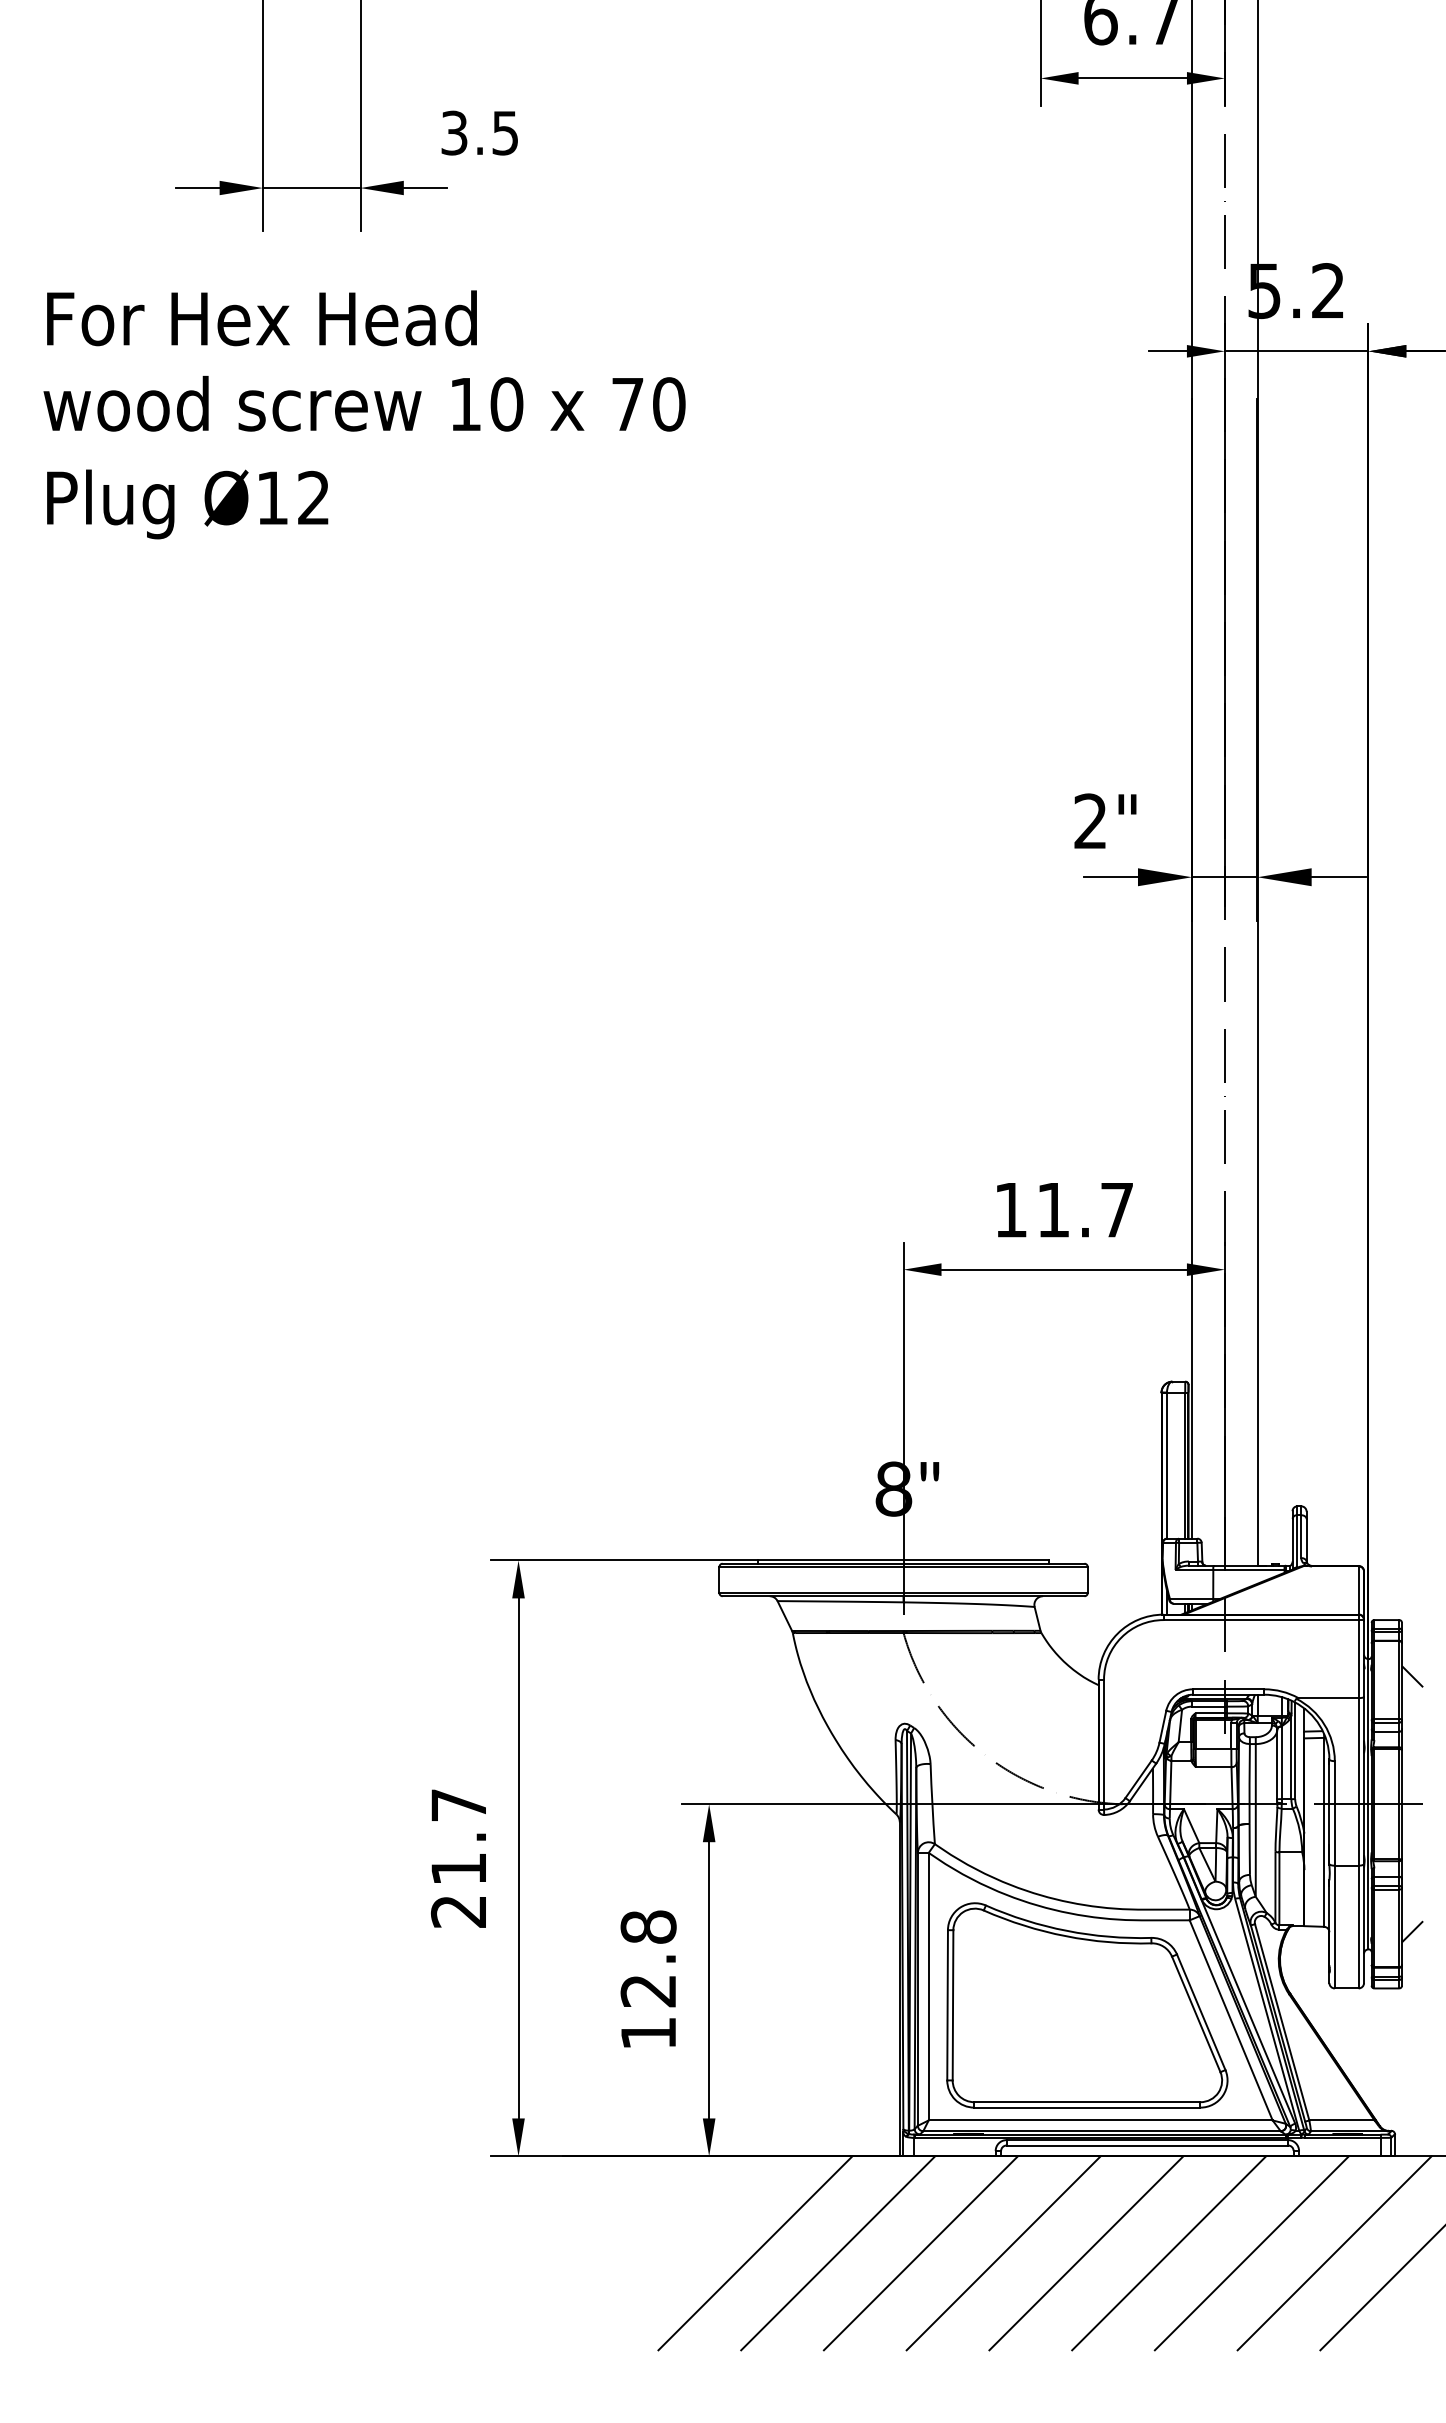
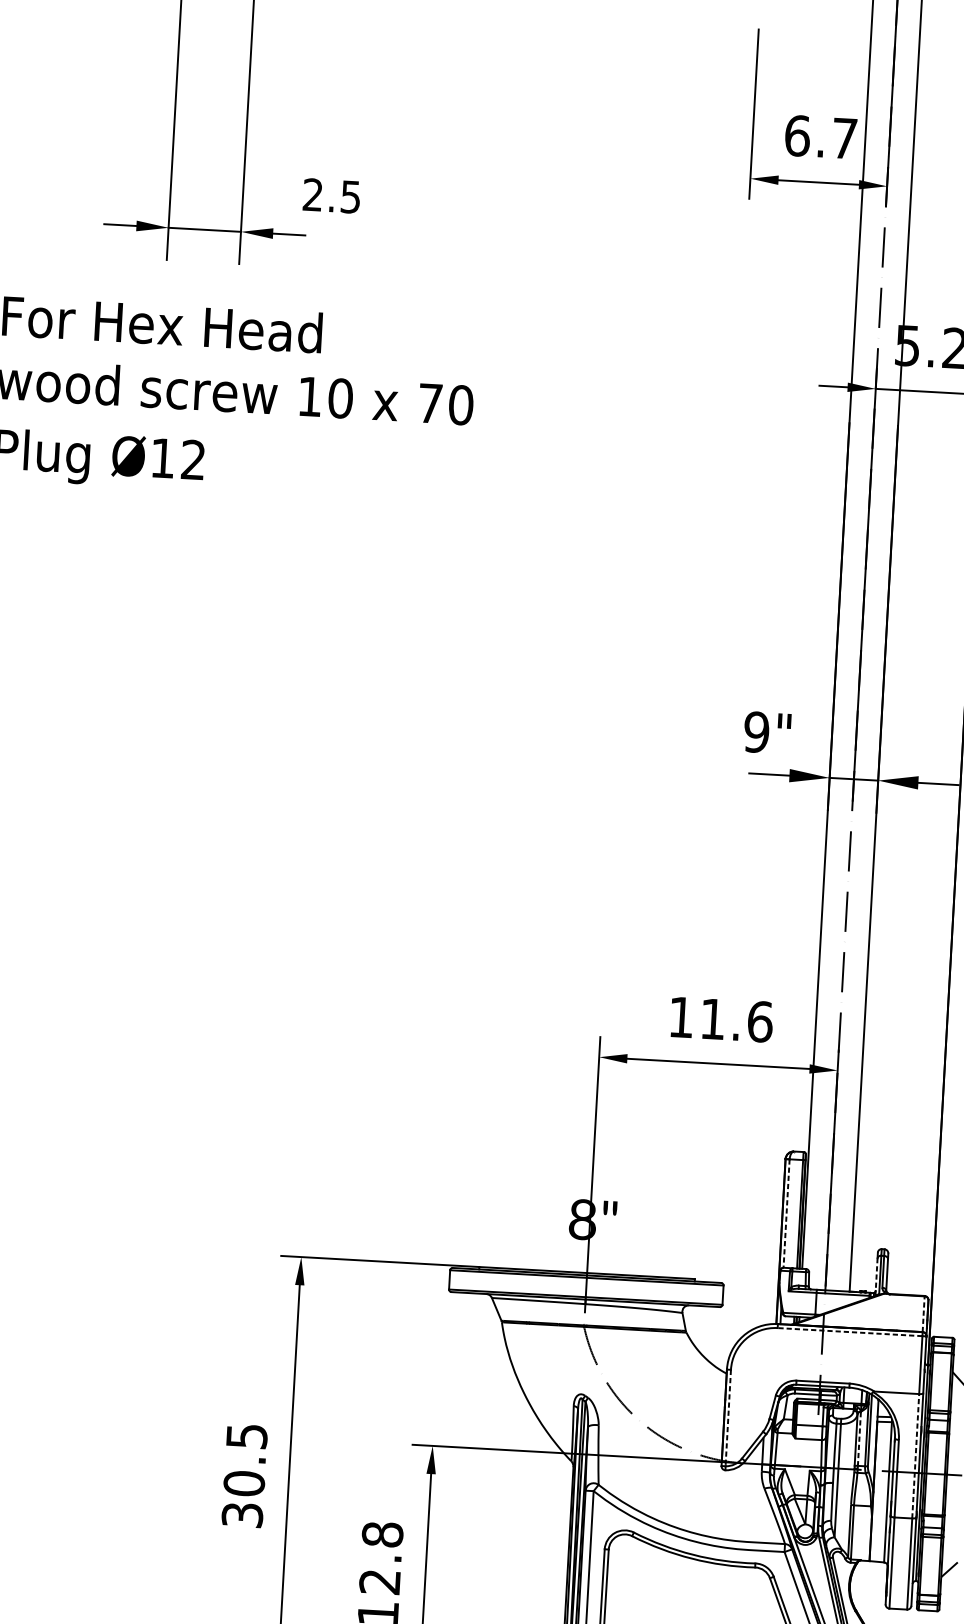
text: (454, 133) -> (313, 195), 3.5 -> 2.5
text: (1090, 821) -> (756, 732), 2" -> 9"
text: (1117, 1210) -> (760, 1022), 11.7 -> 11.6
line: (1167, 1466) -> (786, 1214), solid -> dashed
line: (1292, 1543) -> (876, 1276), solid -> dashed
line: (1358, 1590) -> (923, 1314), solid -> dashed
line: (1261, 1620) -> (850, 1332), solid -> dashed
line: (1104, 1744) -> (728, 1417), solid -> dashed
line: (1281, 1763) -> (859, 1439), solid -> dashed
line: (1358, 1781) -> (915, 1455), solid -> dashed
text: (458, 1858) -> (244, 1475), 21.7 -> 30.5

